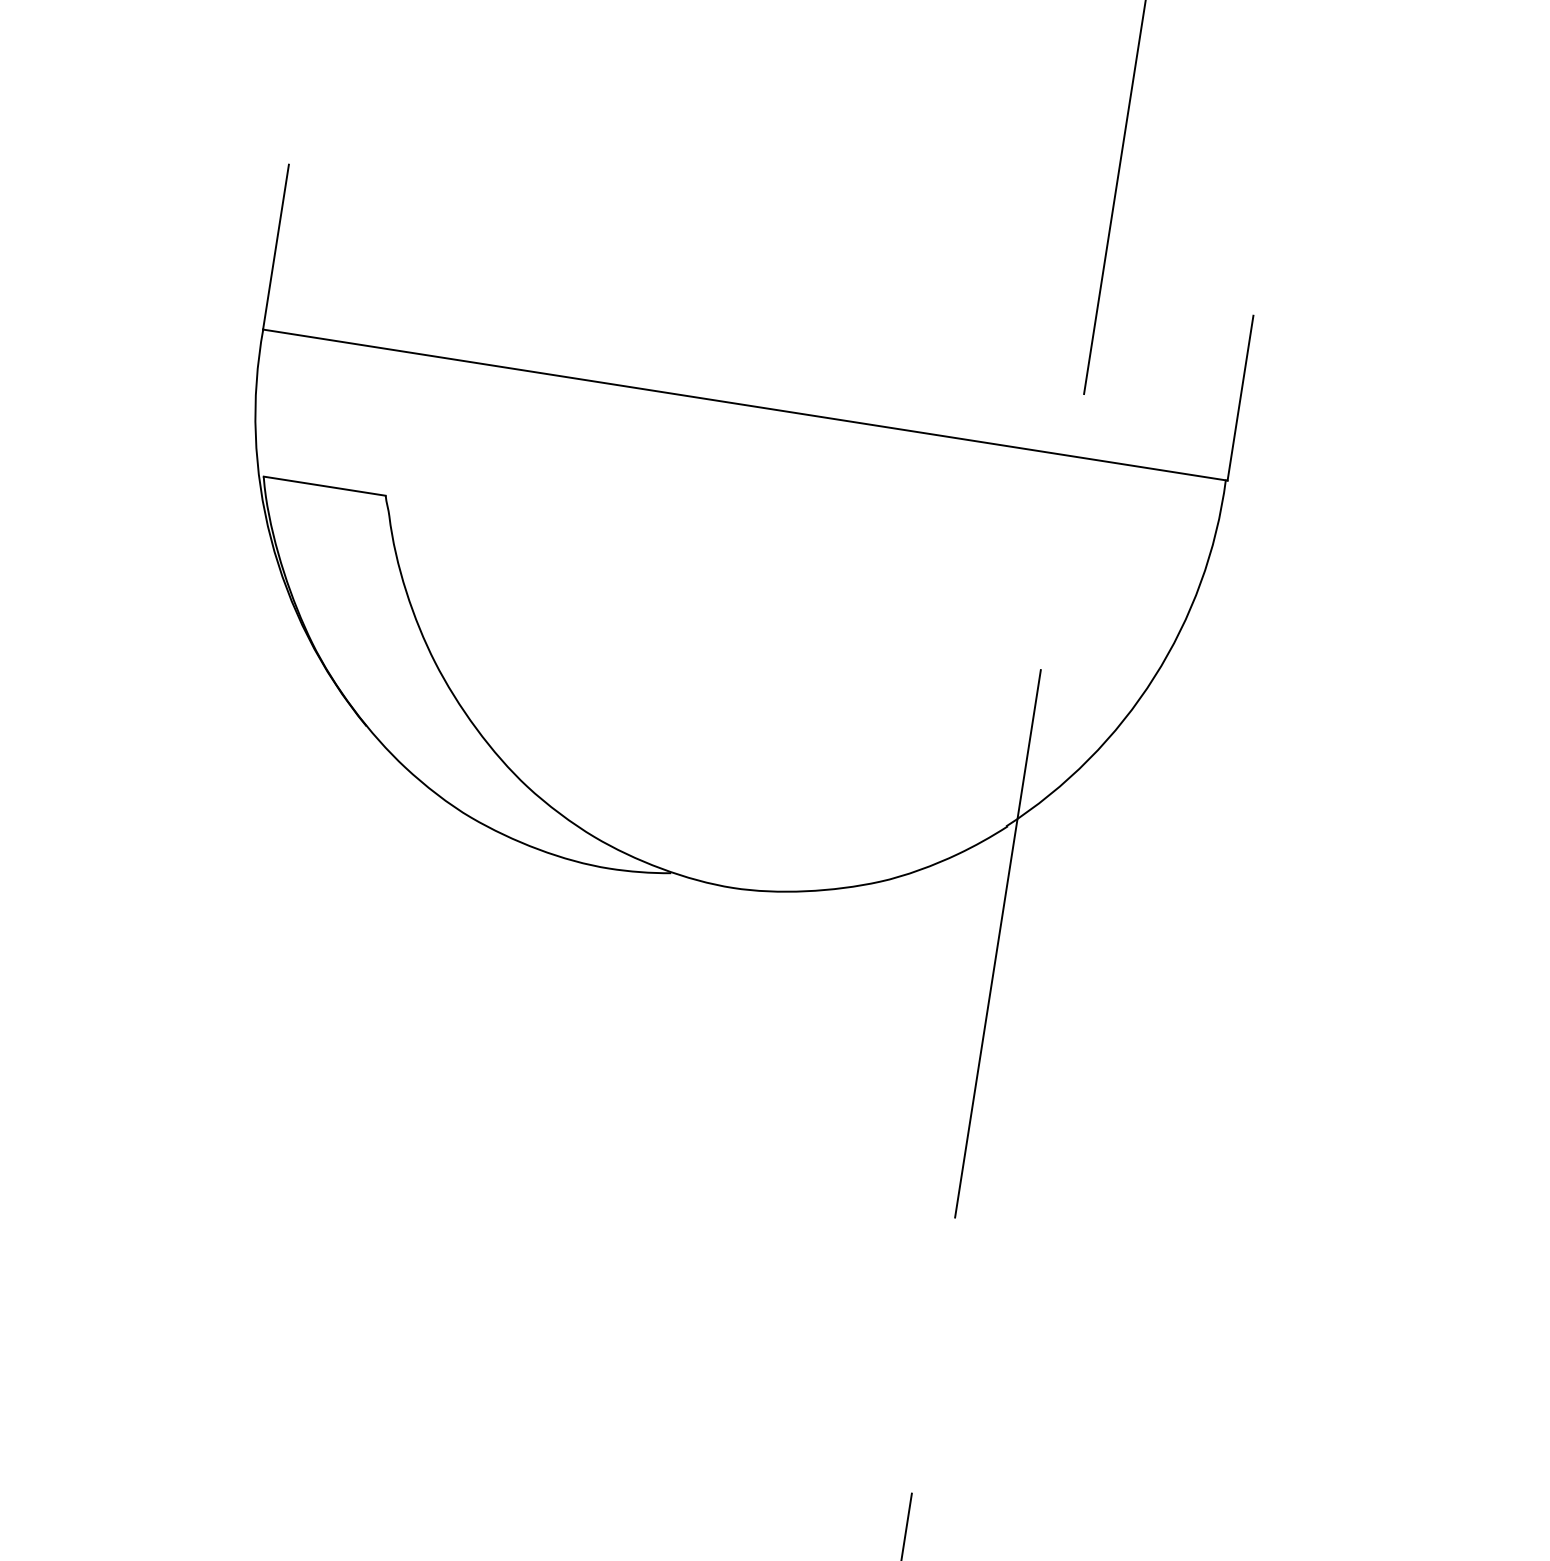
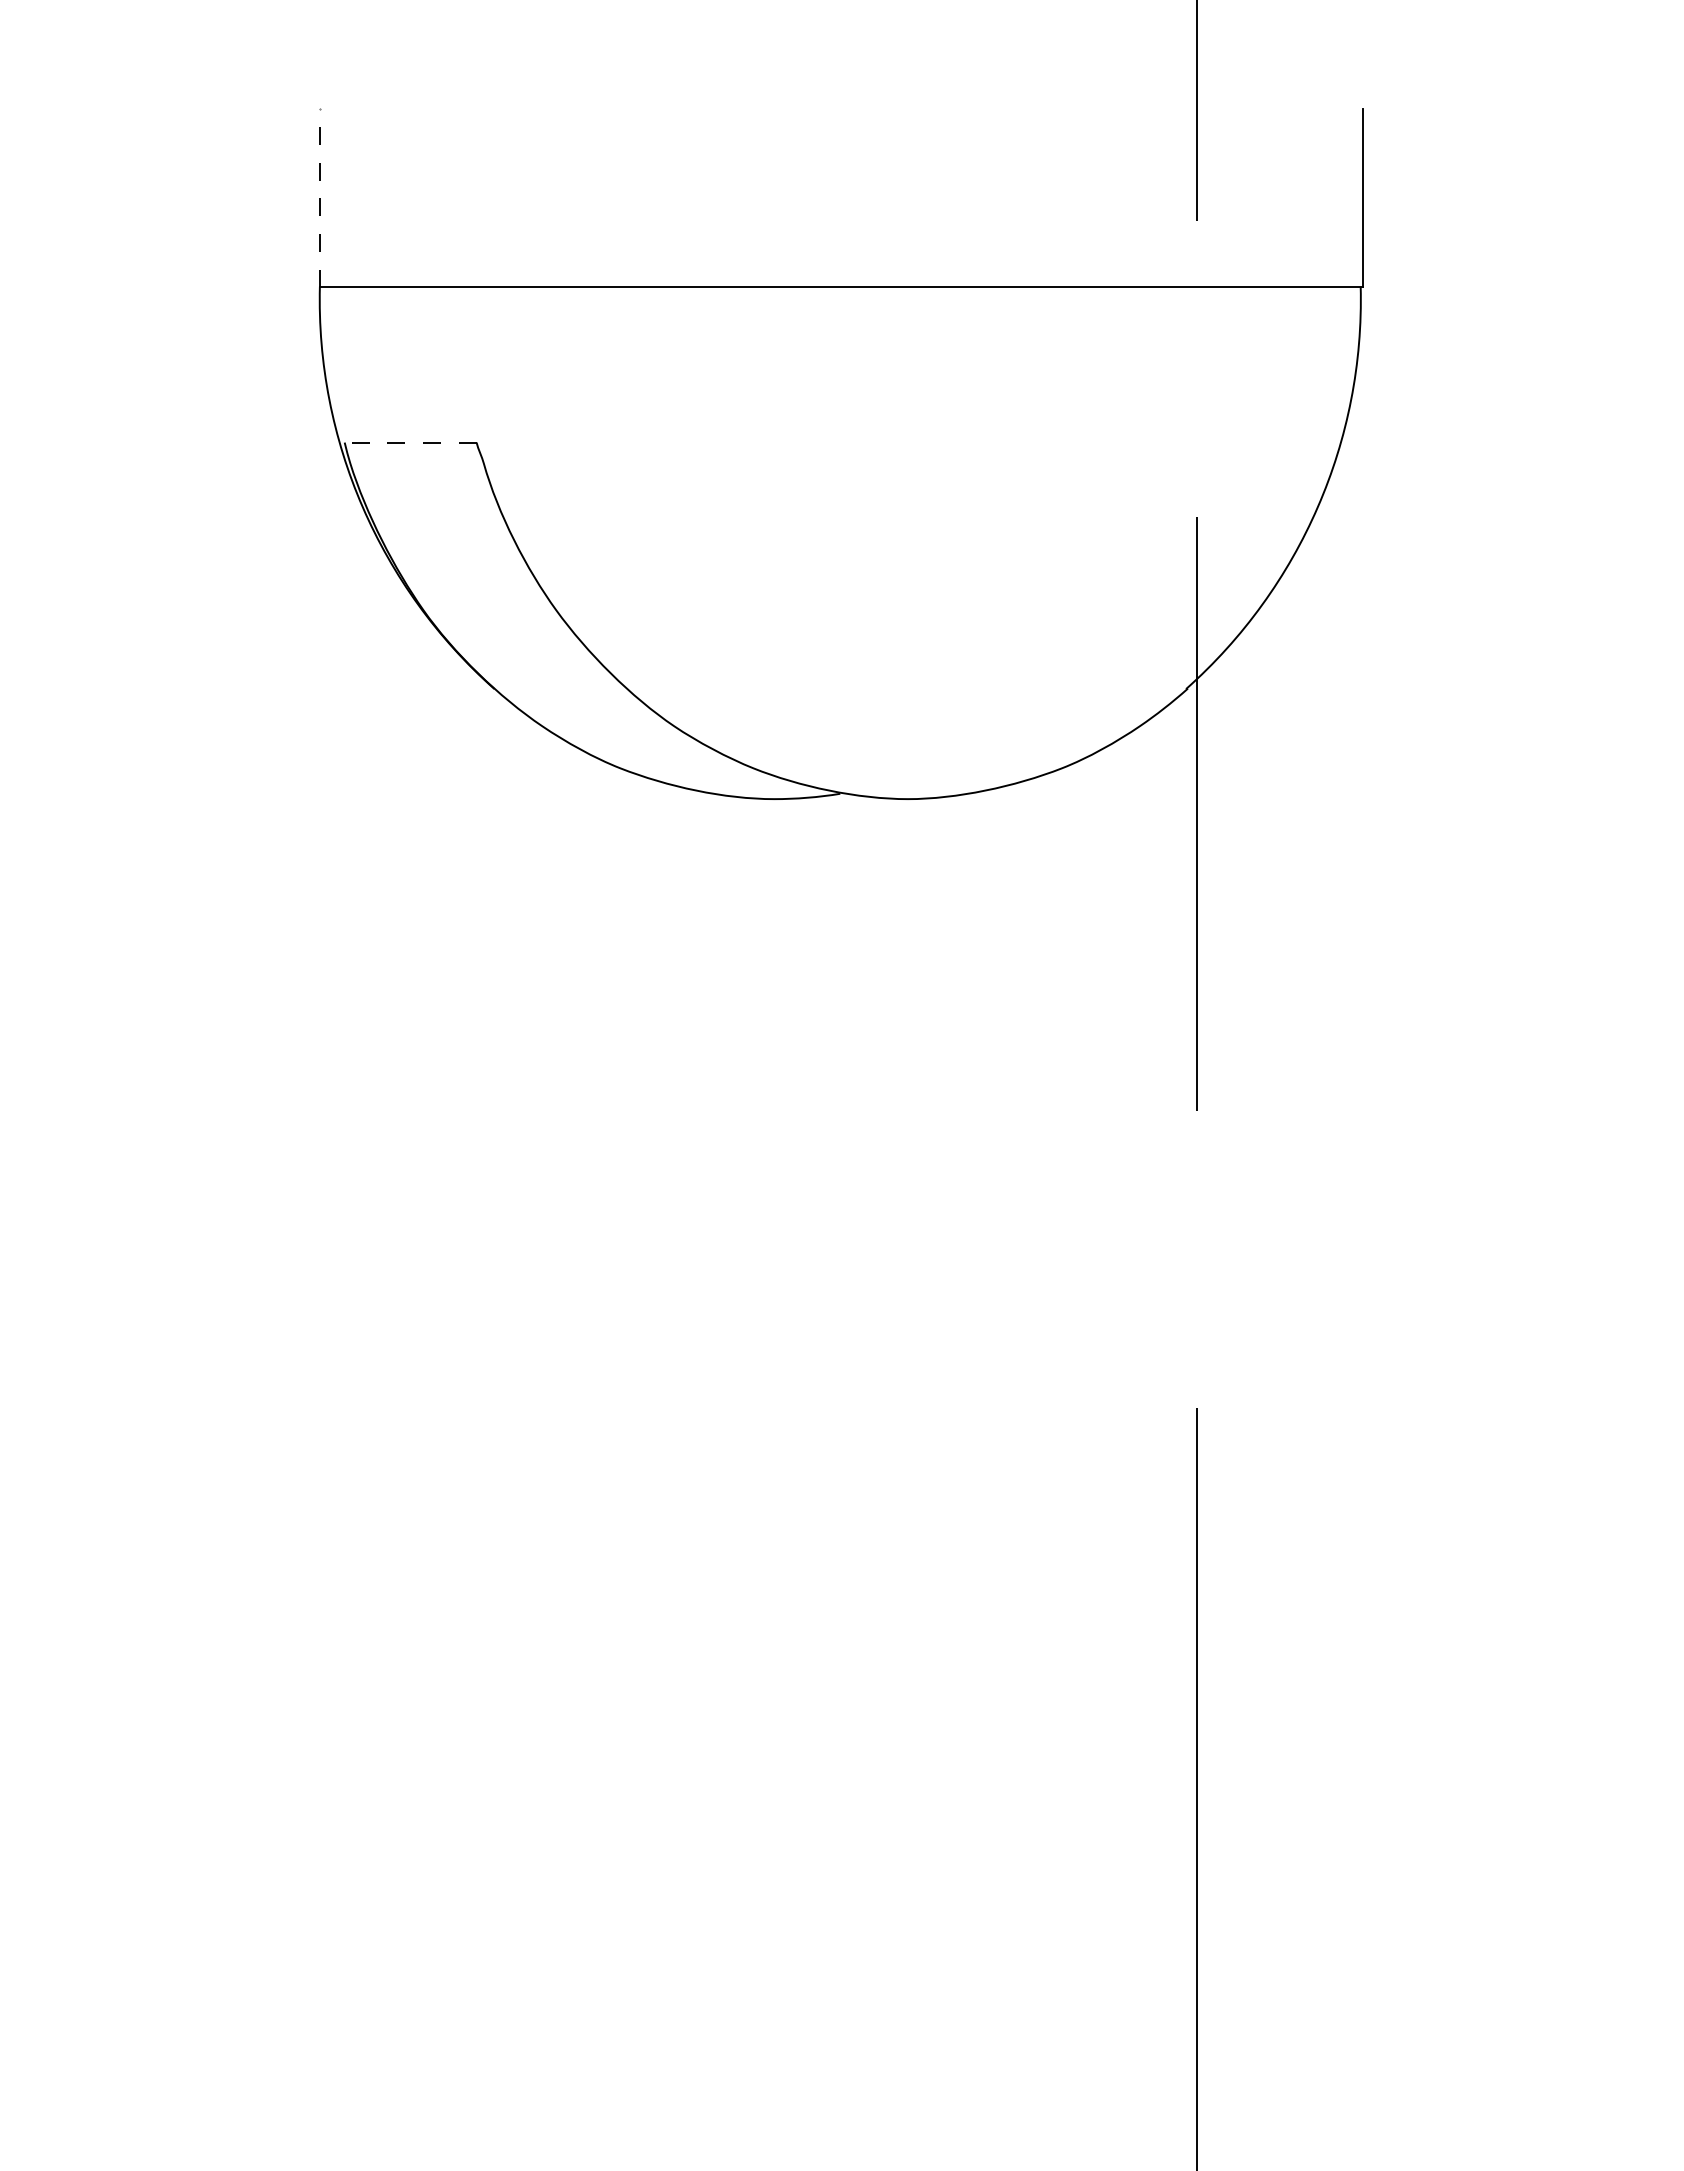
line: (275, 246) -> (319, 197), solid -> dashed
line: (324, 486) -> (410, 442), solid -> dashed

